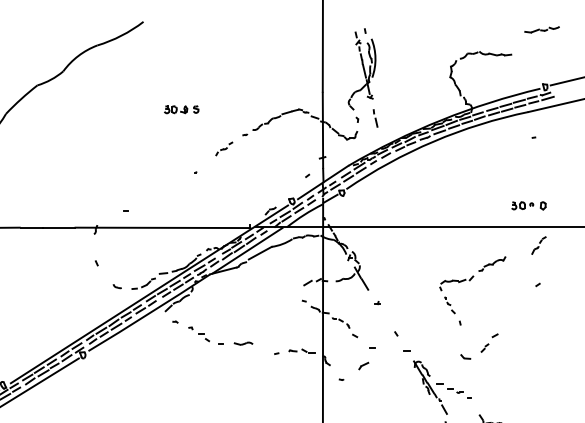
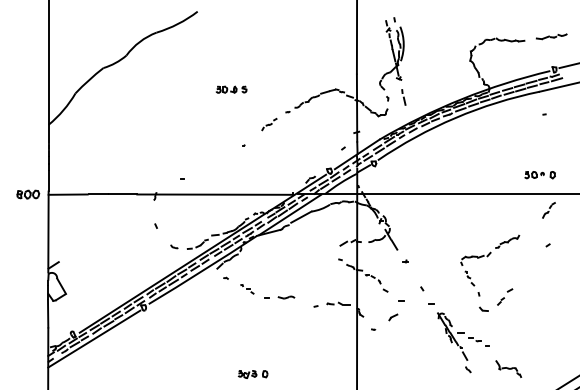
part: (541, 29) -> (551, 36), moved
part: (469, 281) -> (487, 257), moved
part: (199, 334) -> (247, 289), size x0.71

